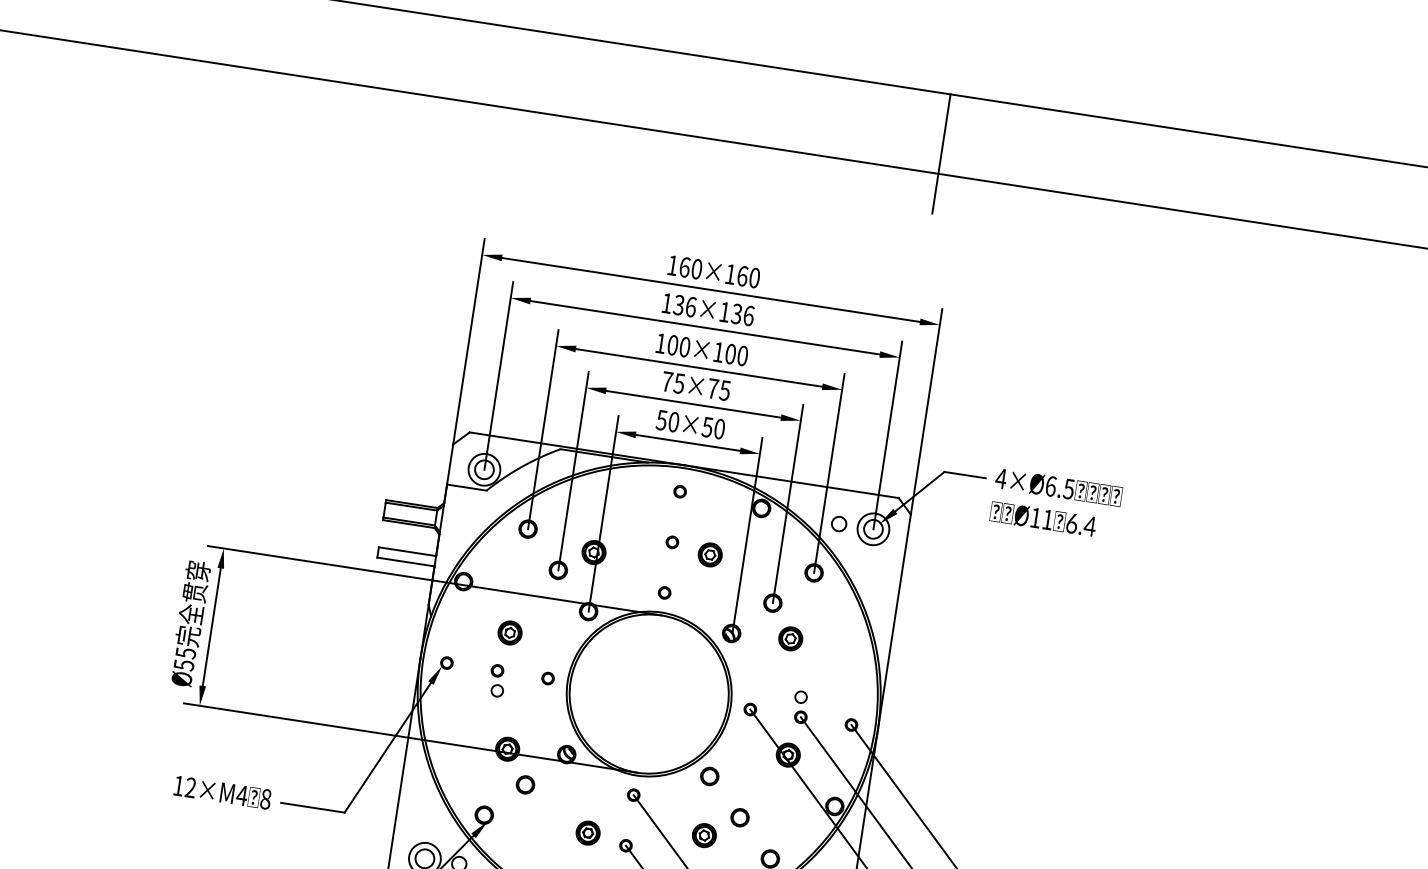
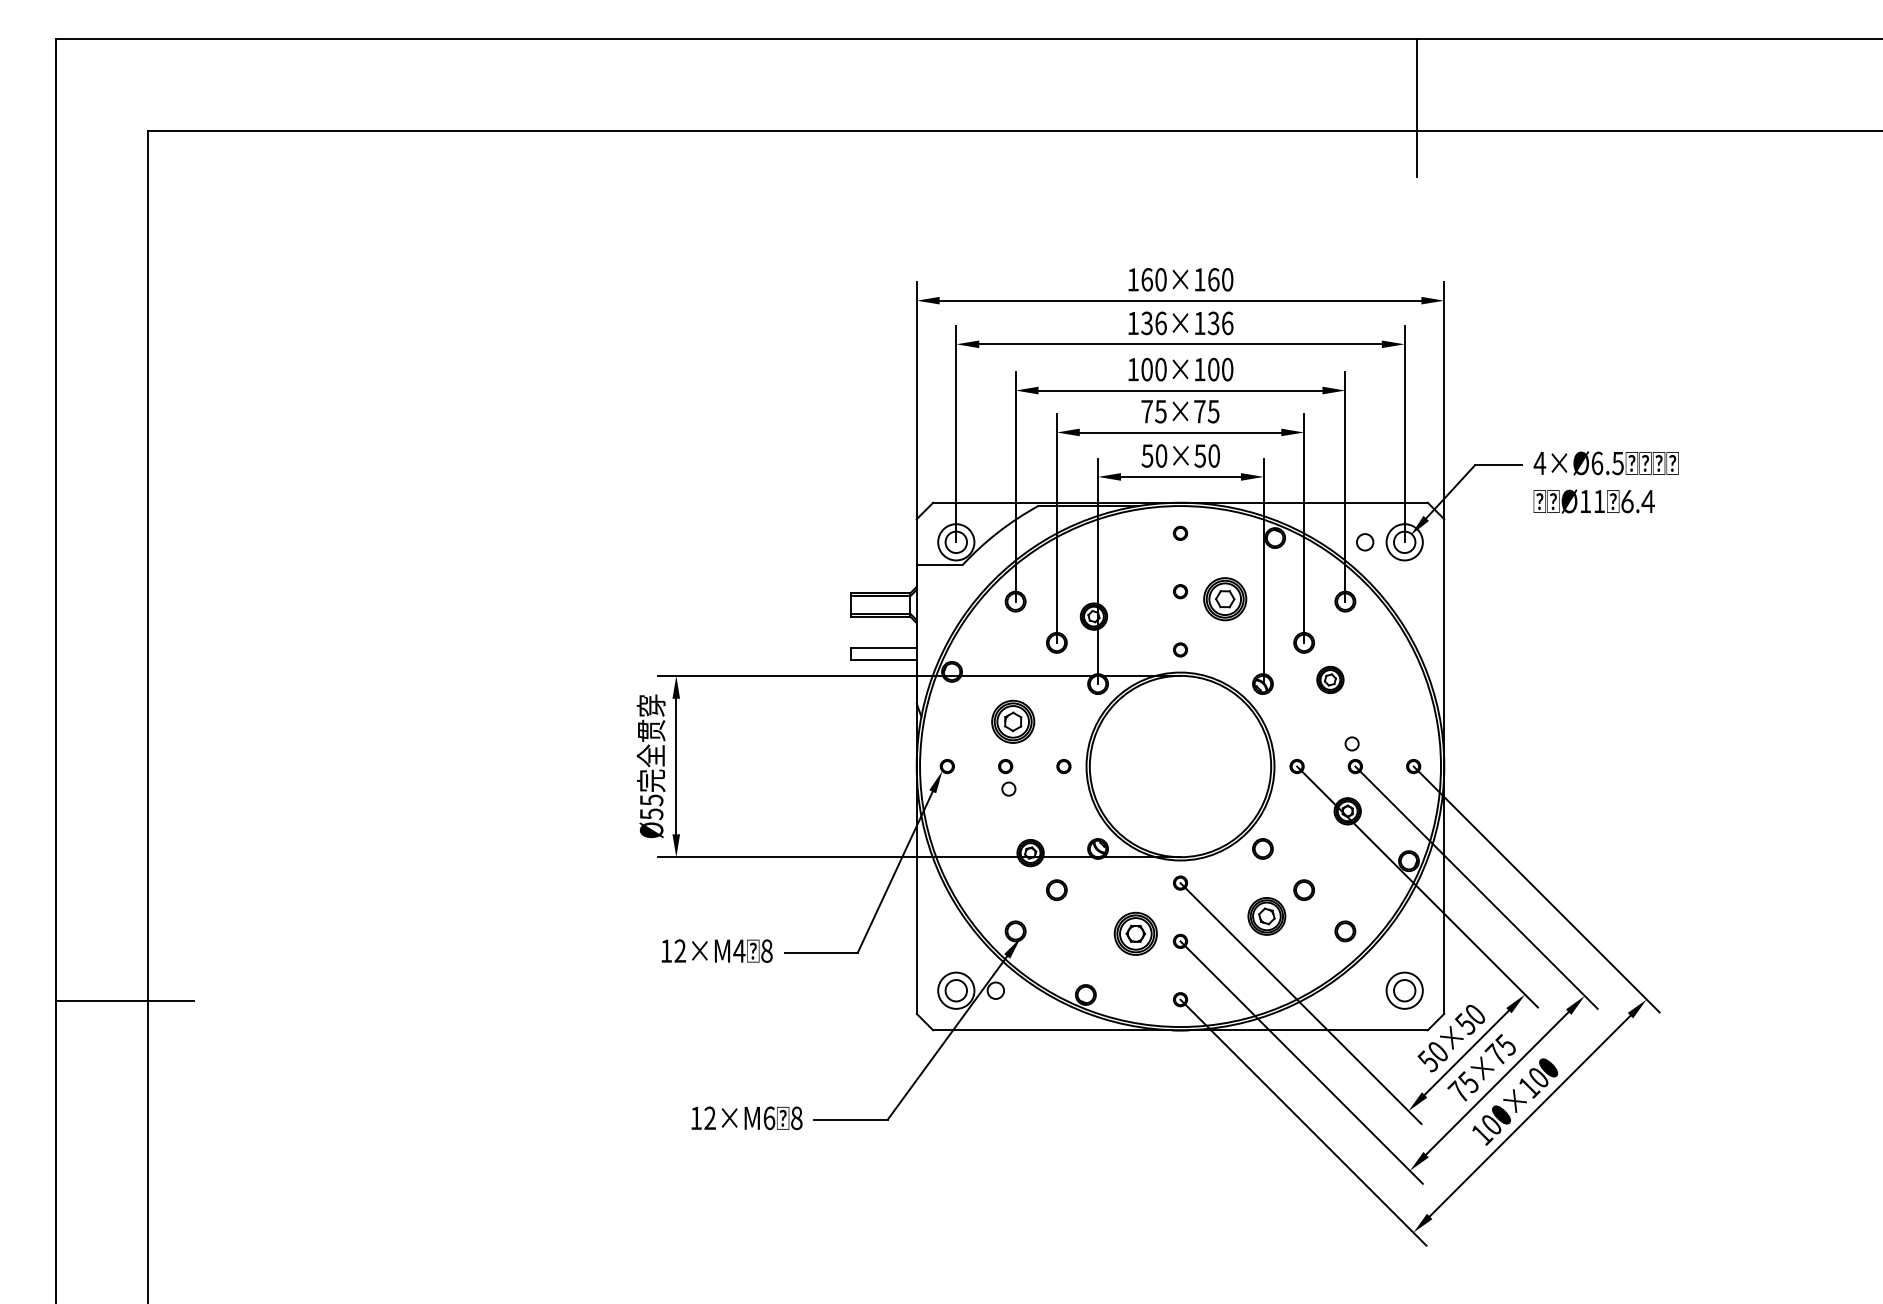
part: (710, 555) -> (1225, 599), size x1.6
part: (510, 632) -> (1013, 721), size x1.6
part: (587, 832) -> (1135, 933), size x1.6
part: (704, 835) -> (1267, 916), size x1.4

